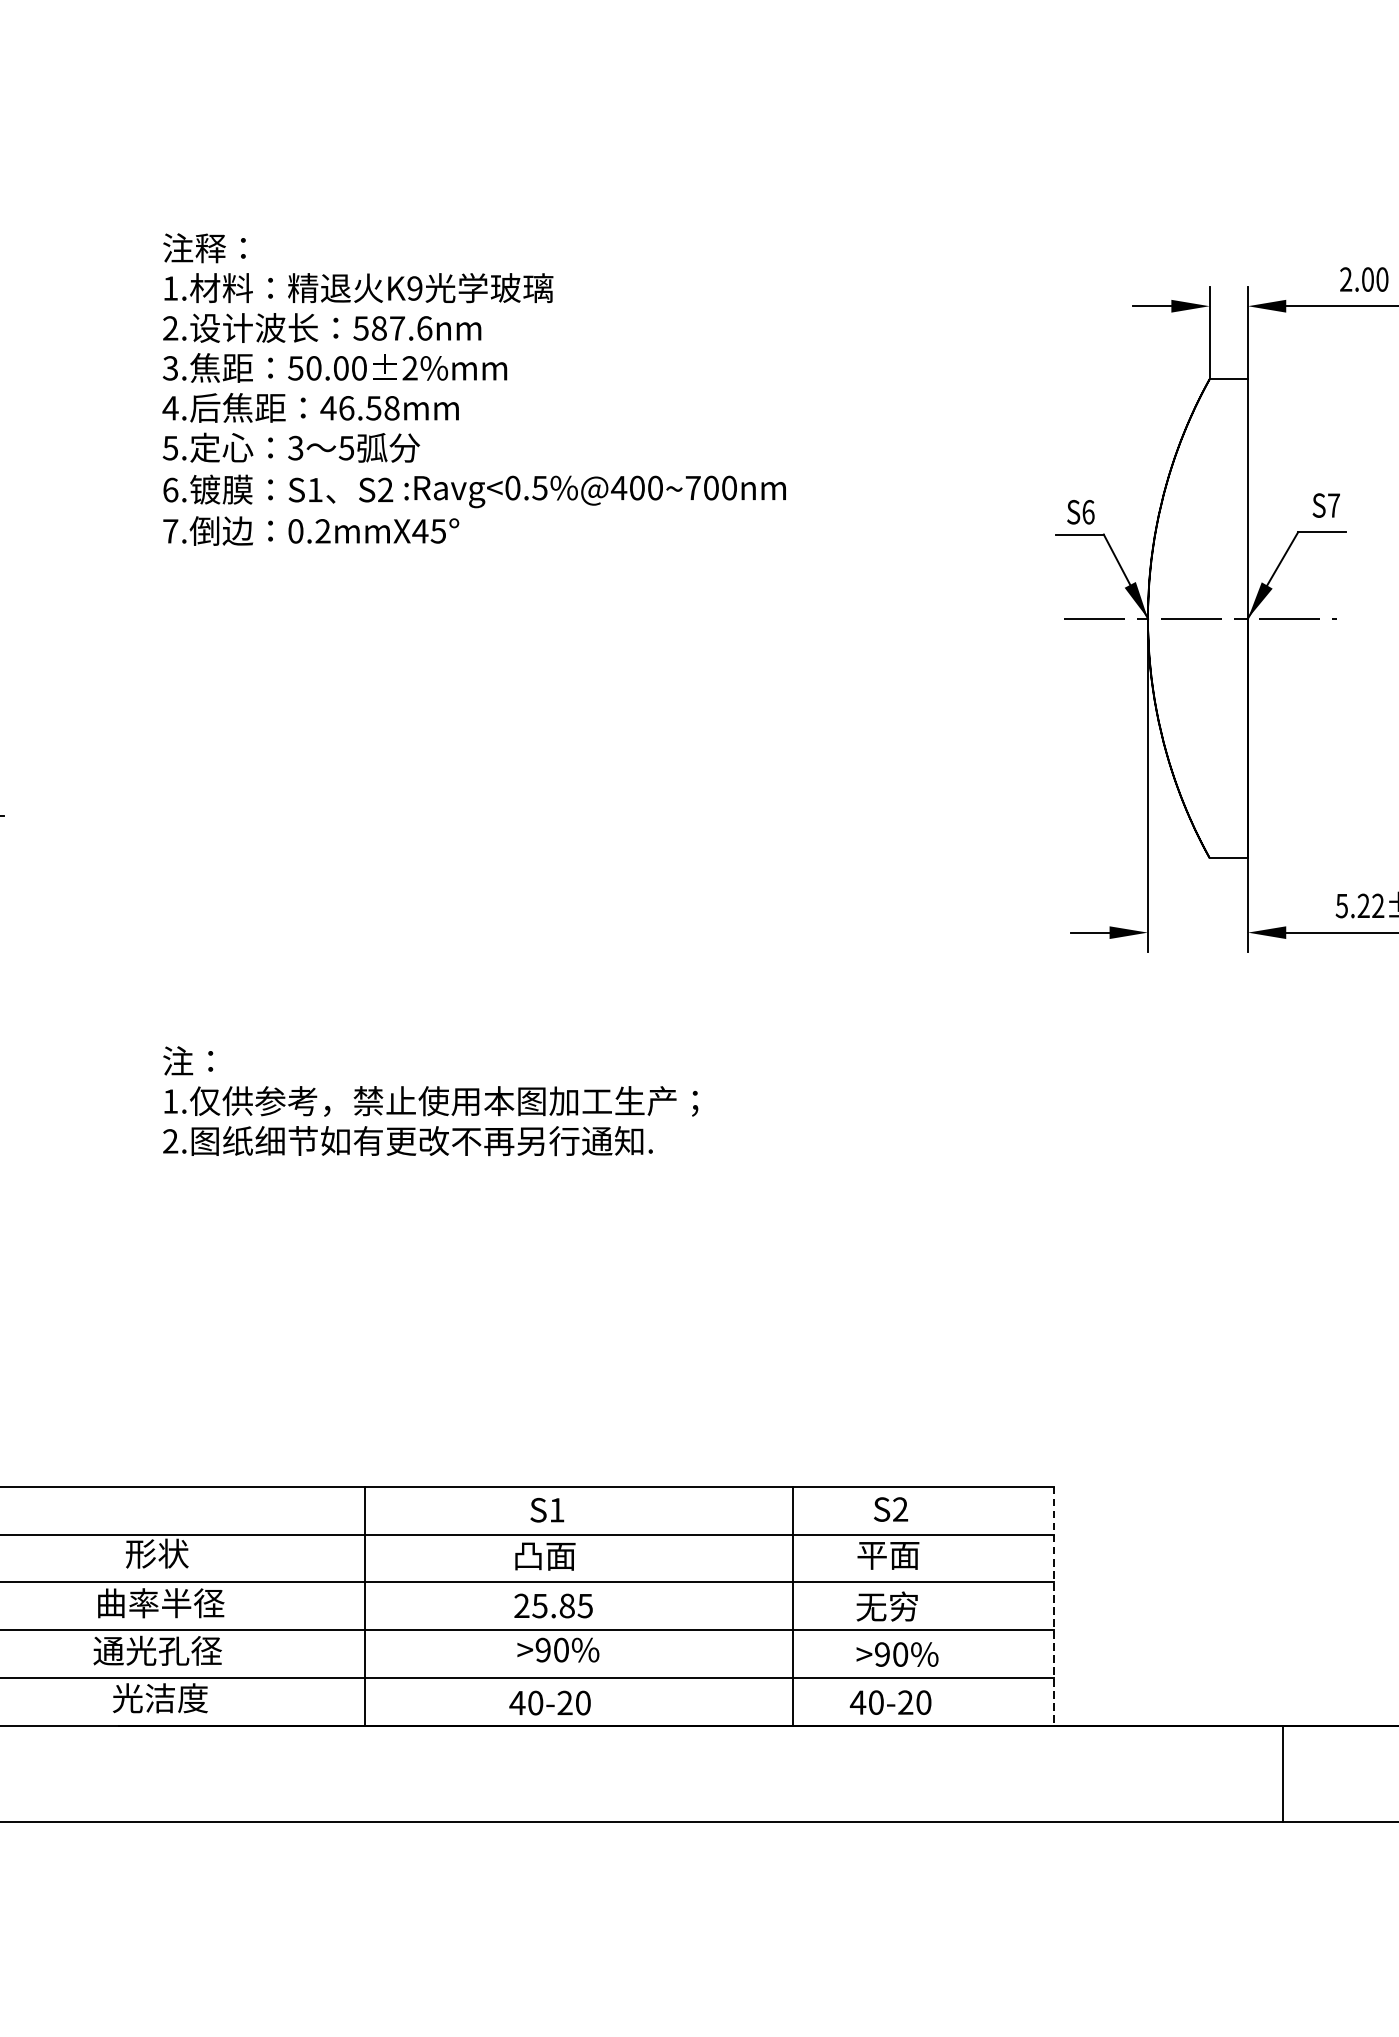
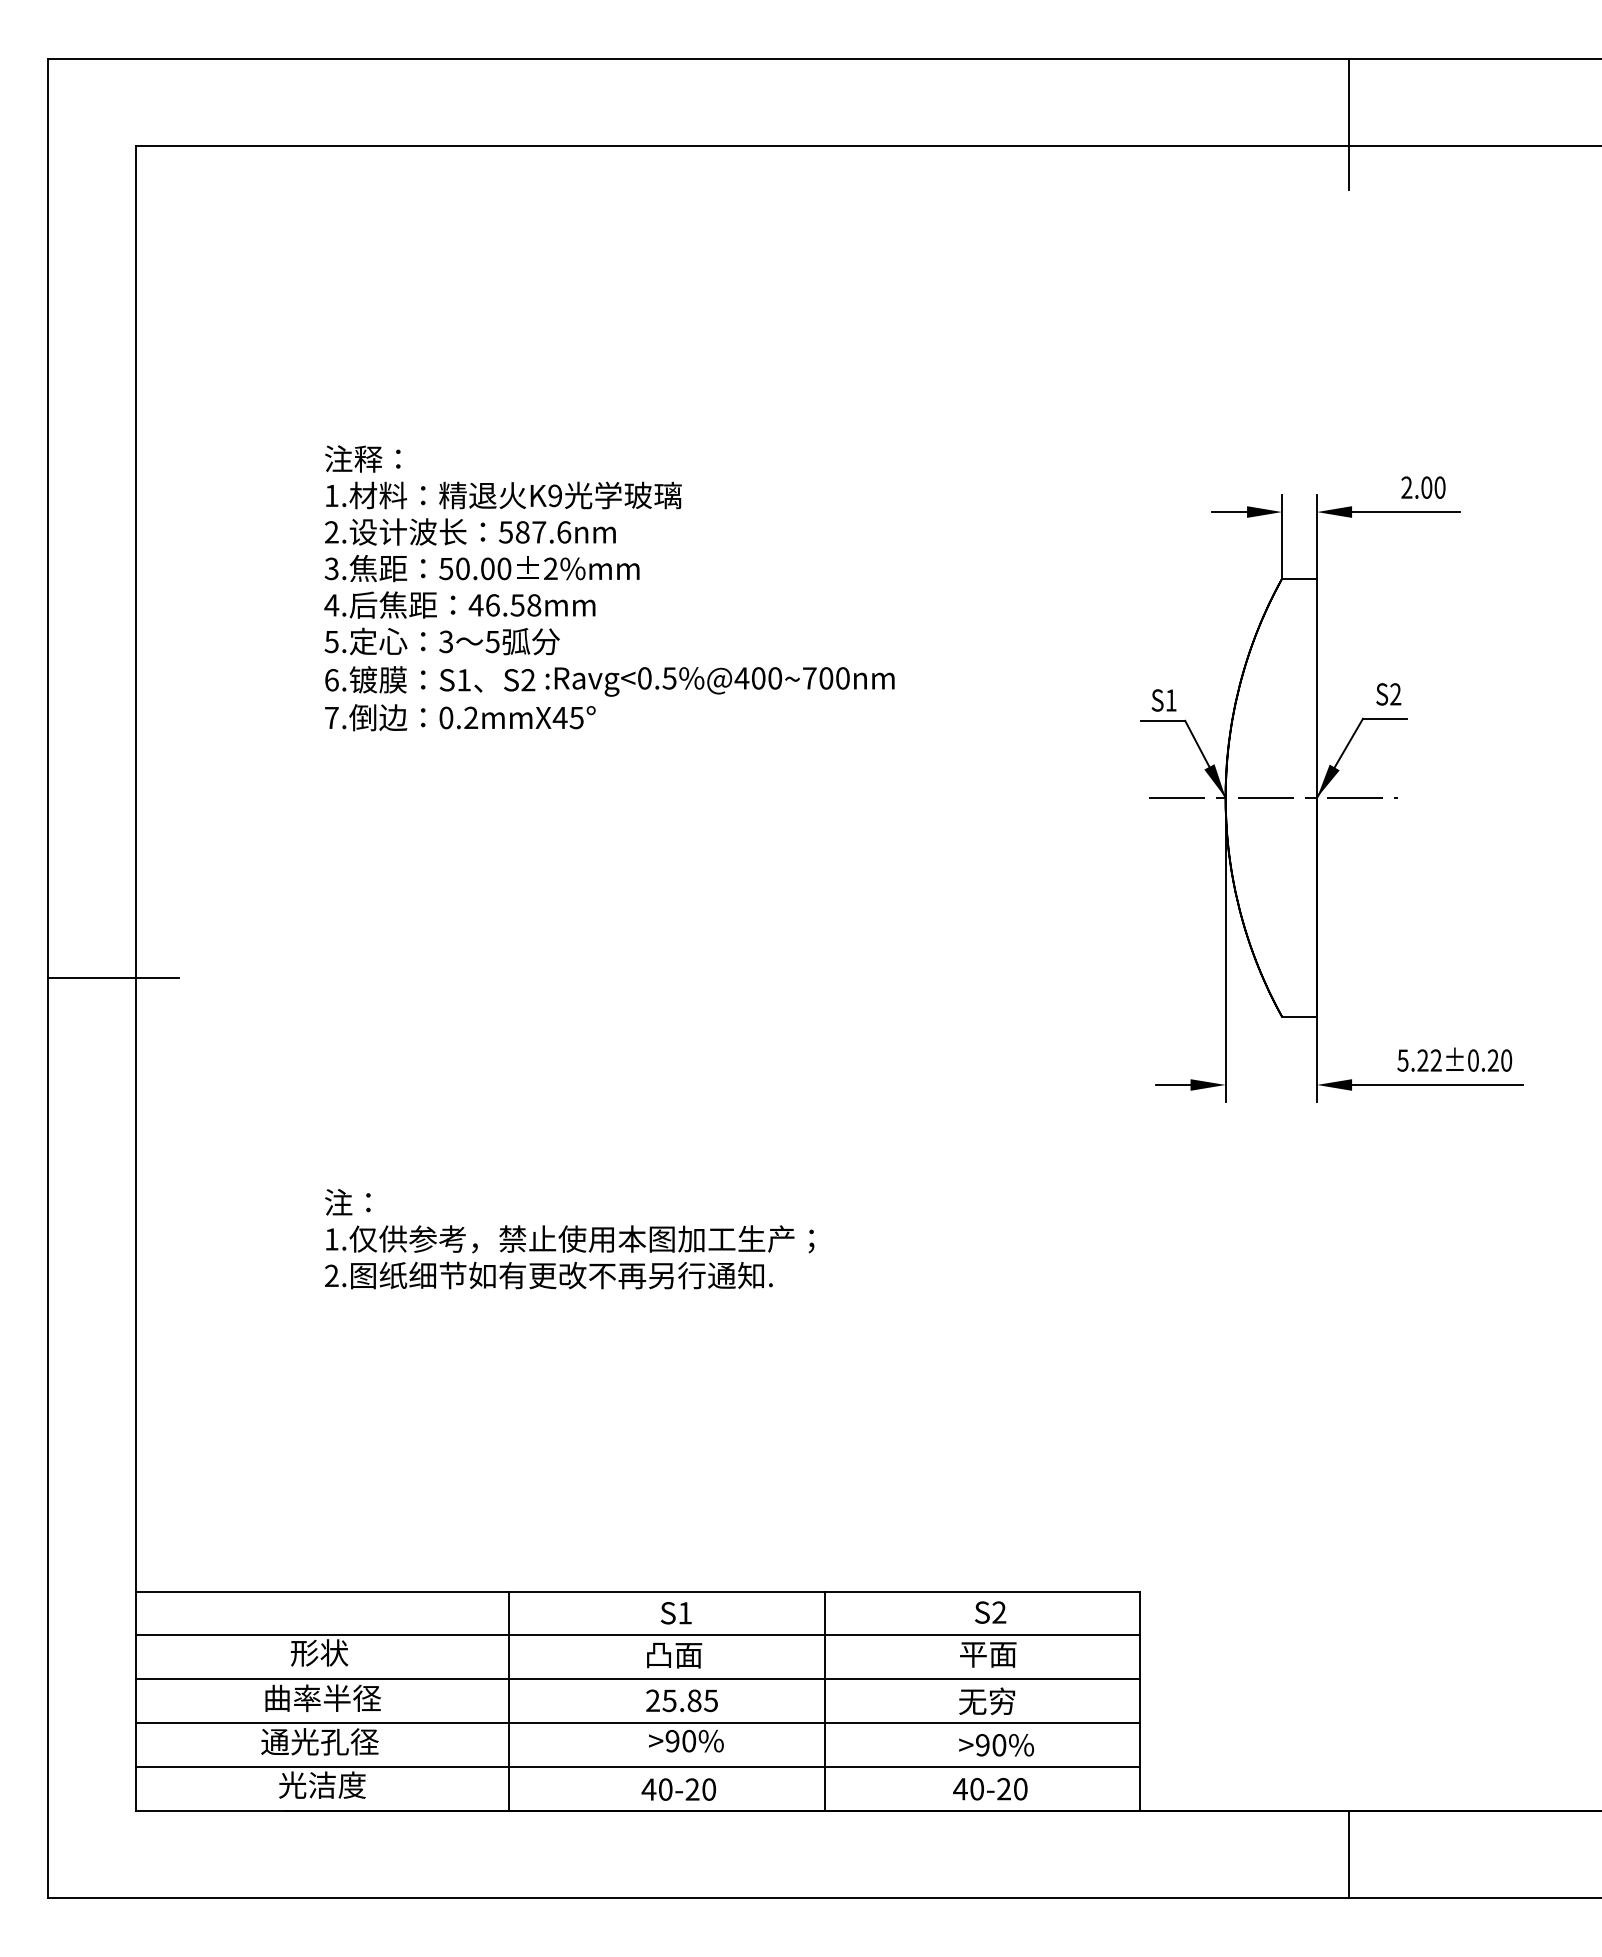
text: (1333, 505) -> (1395, 694), S7 -> S2
text: (1088, 512) -> (1171, 700), S6 -> S1
line: (792, 1605) -> (824, 1700), moved
line: (1053, 1606) -> (1139, 1701), dashed -> solid

